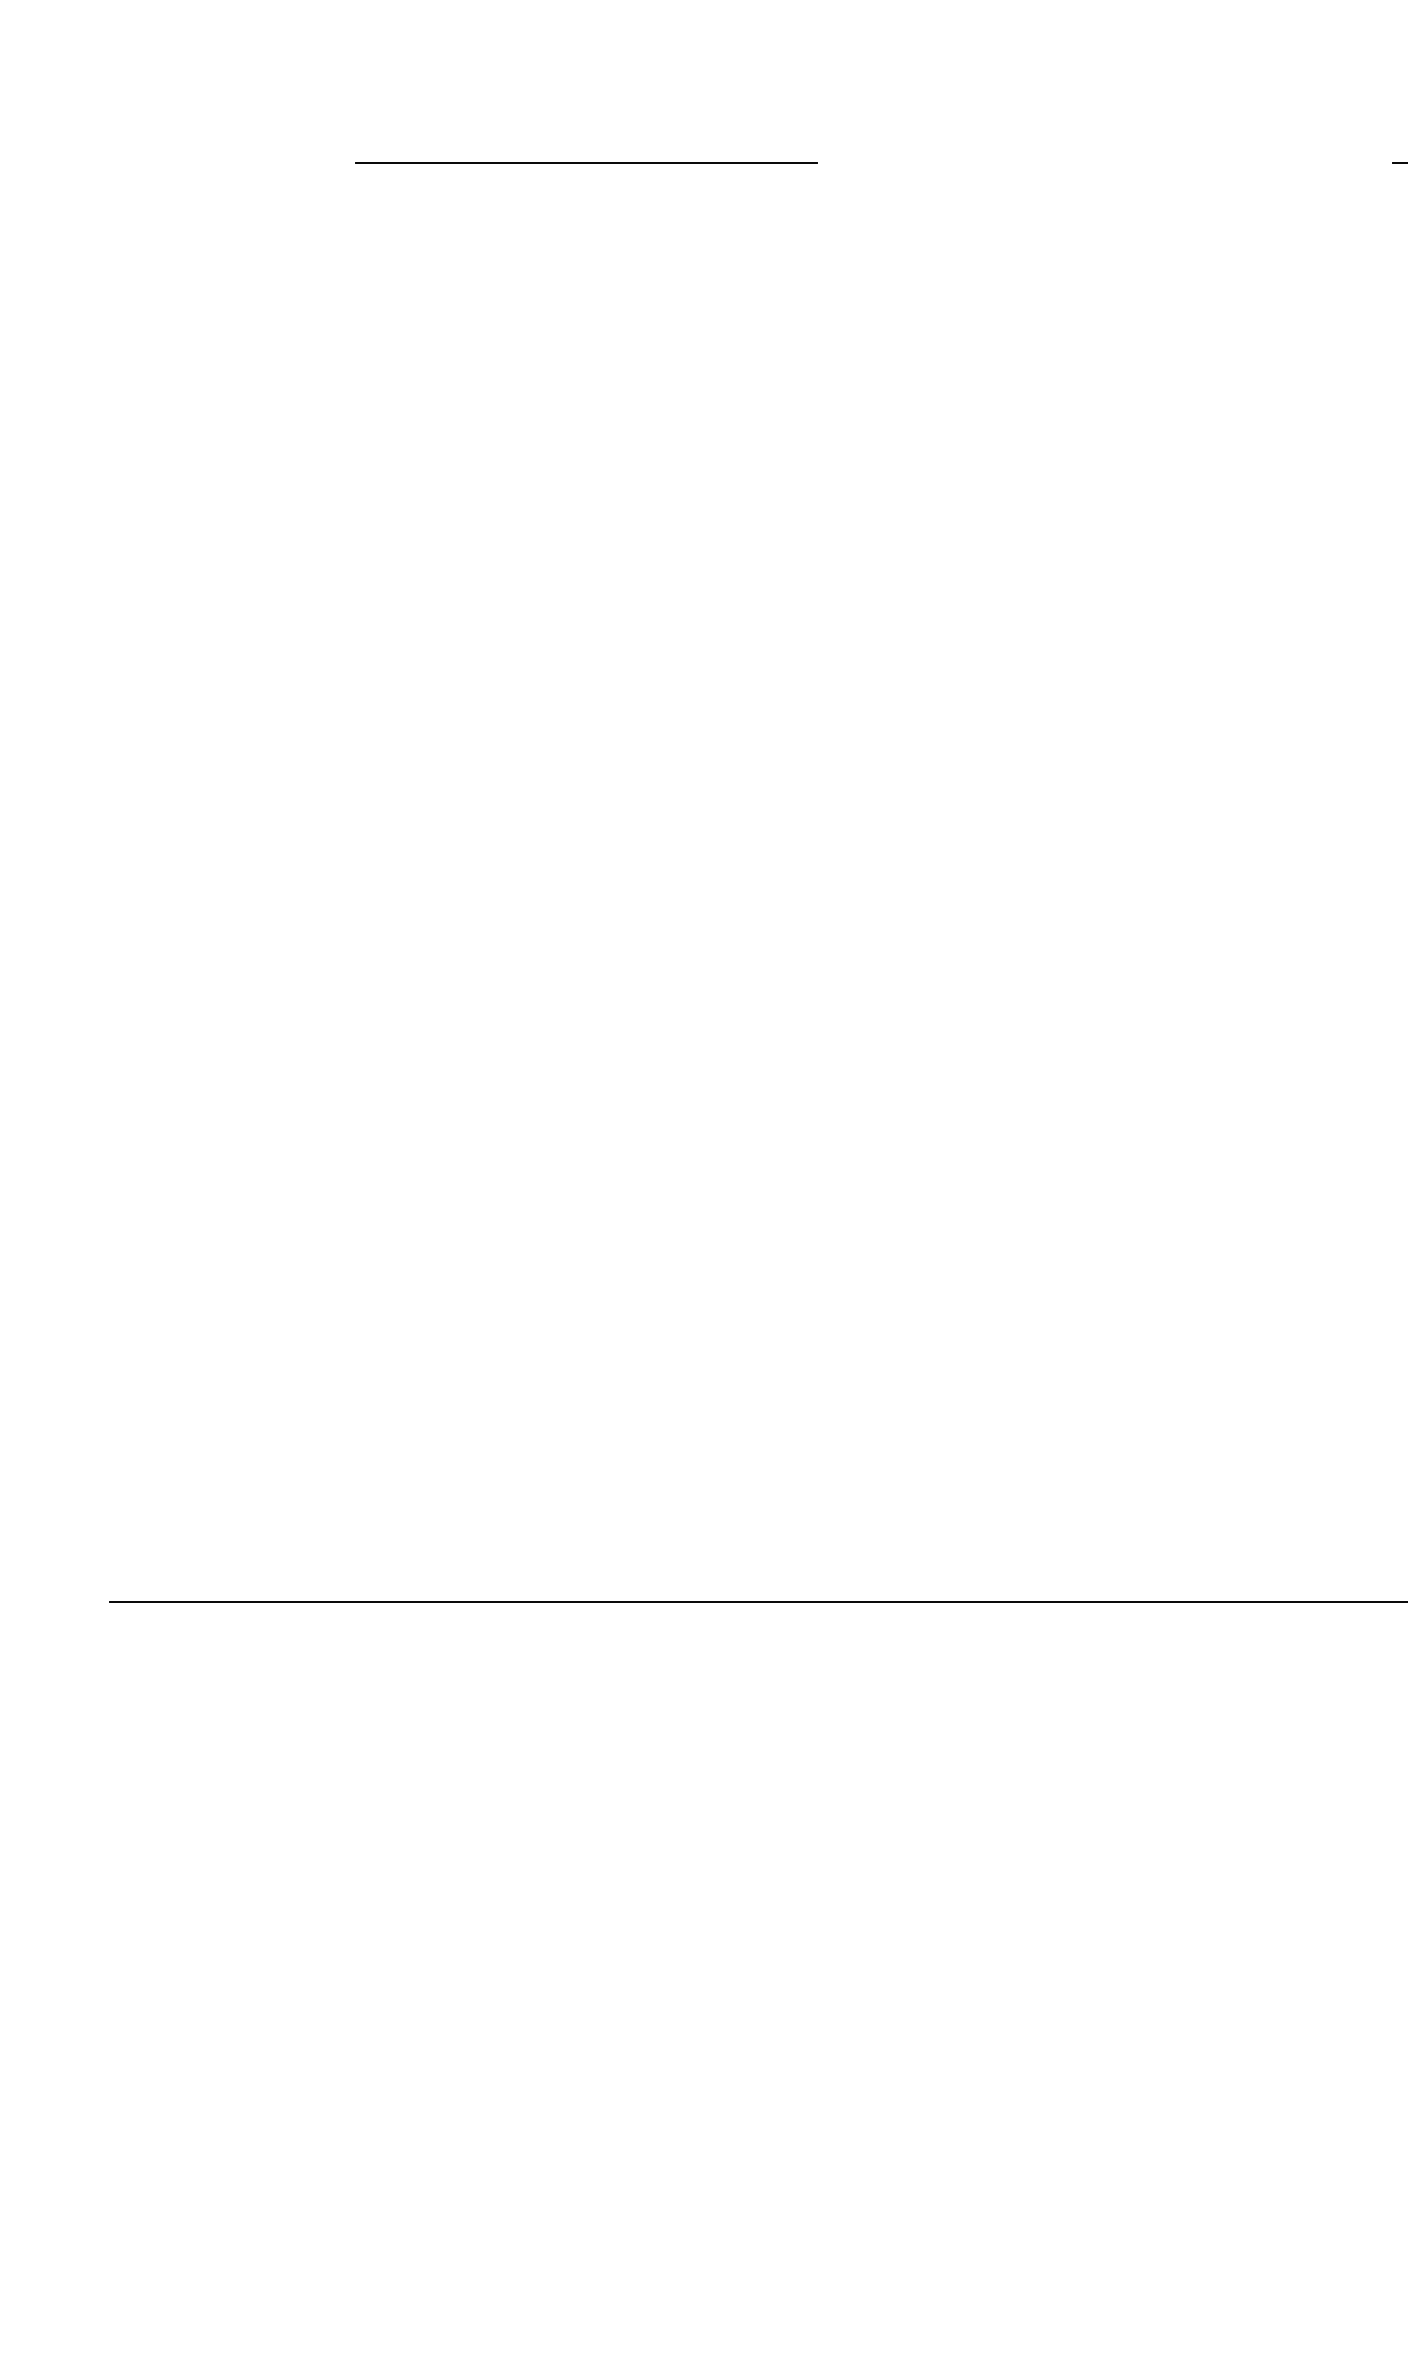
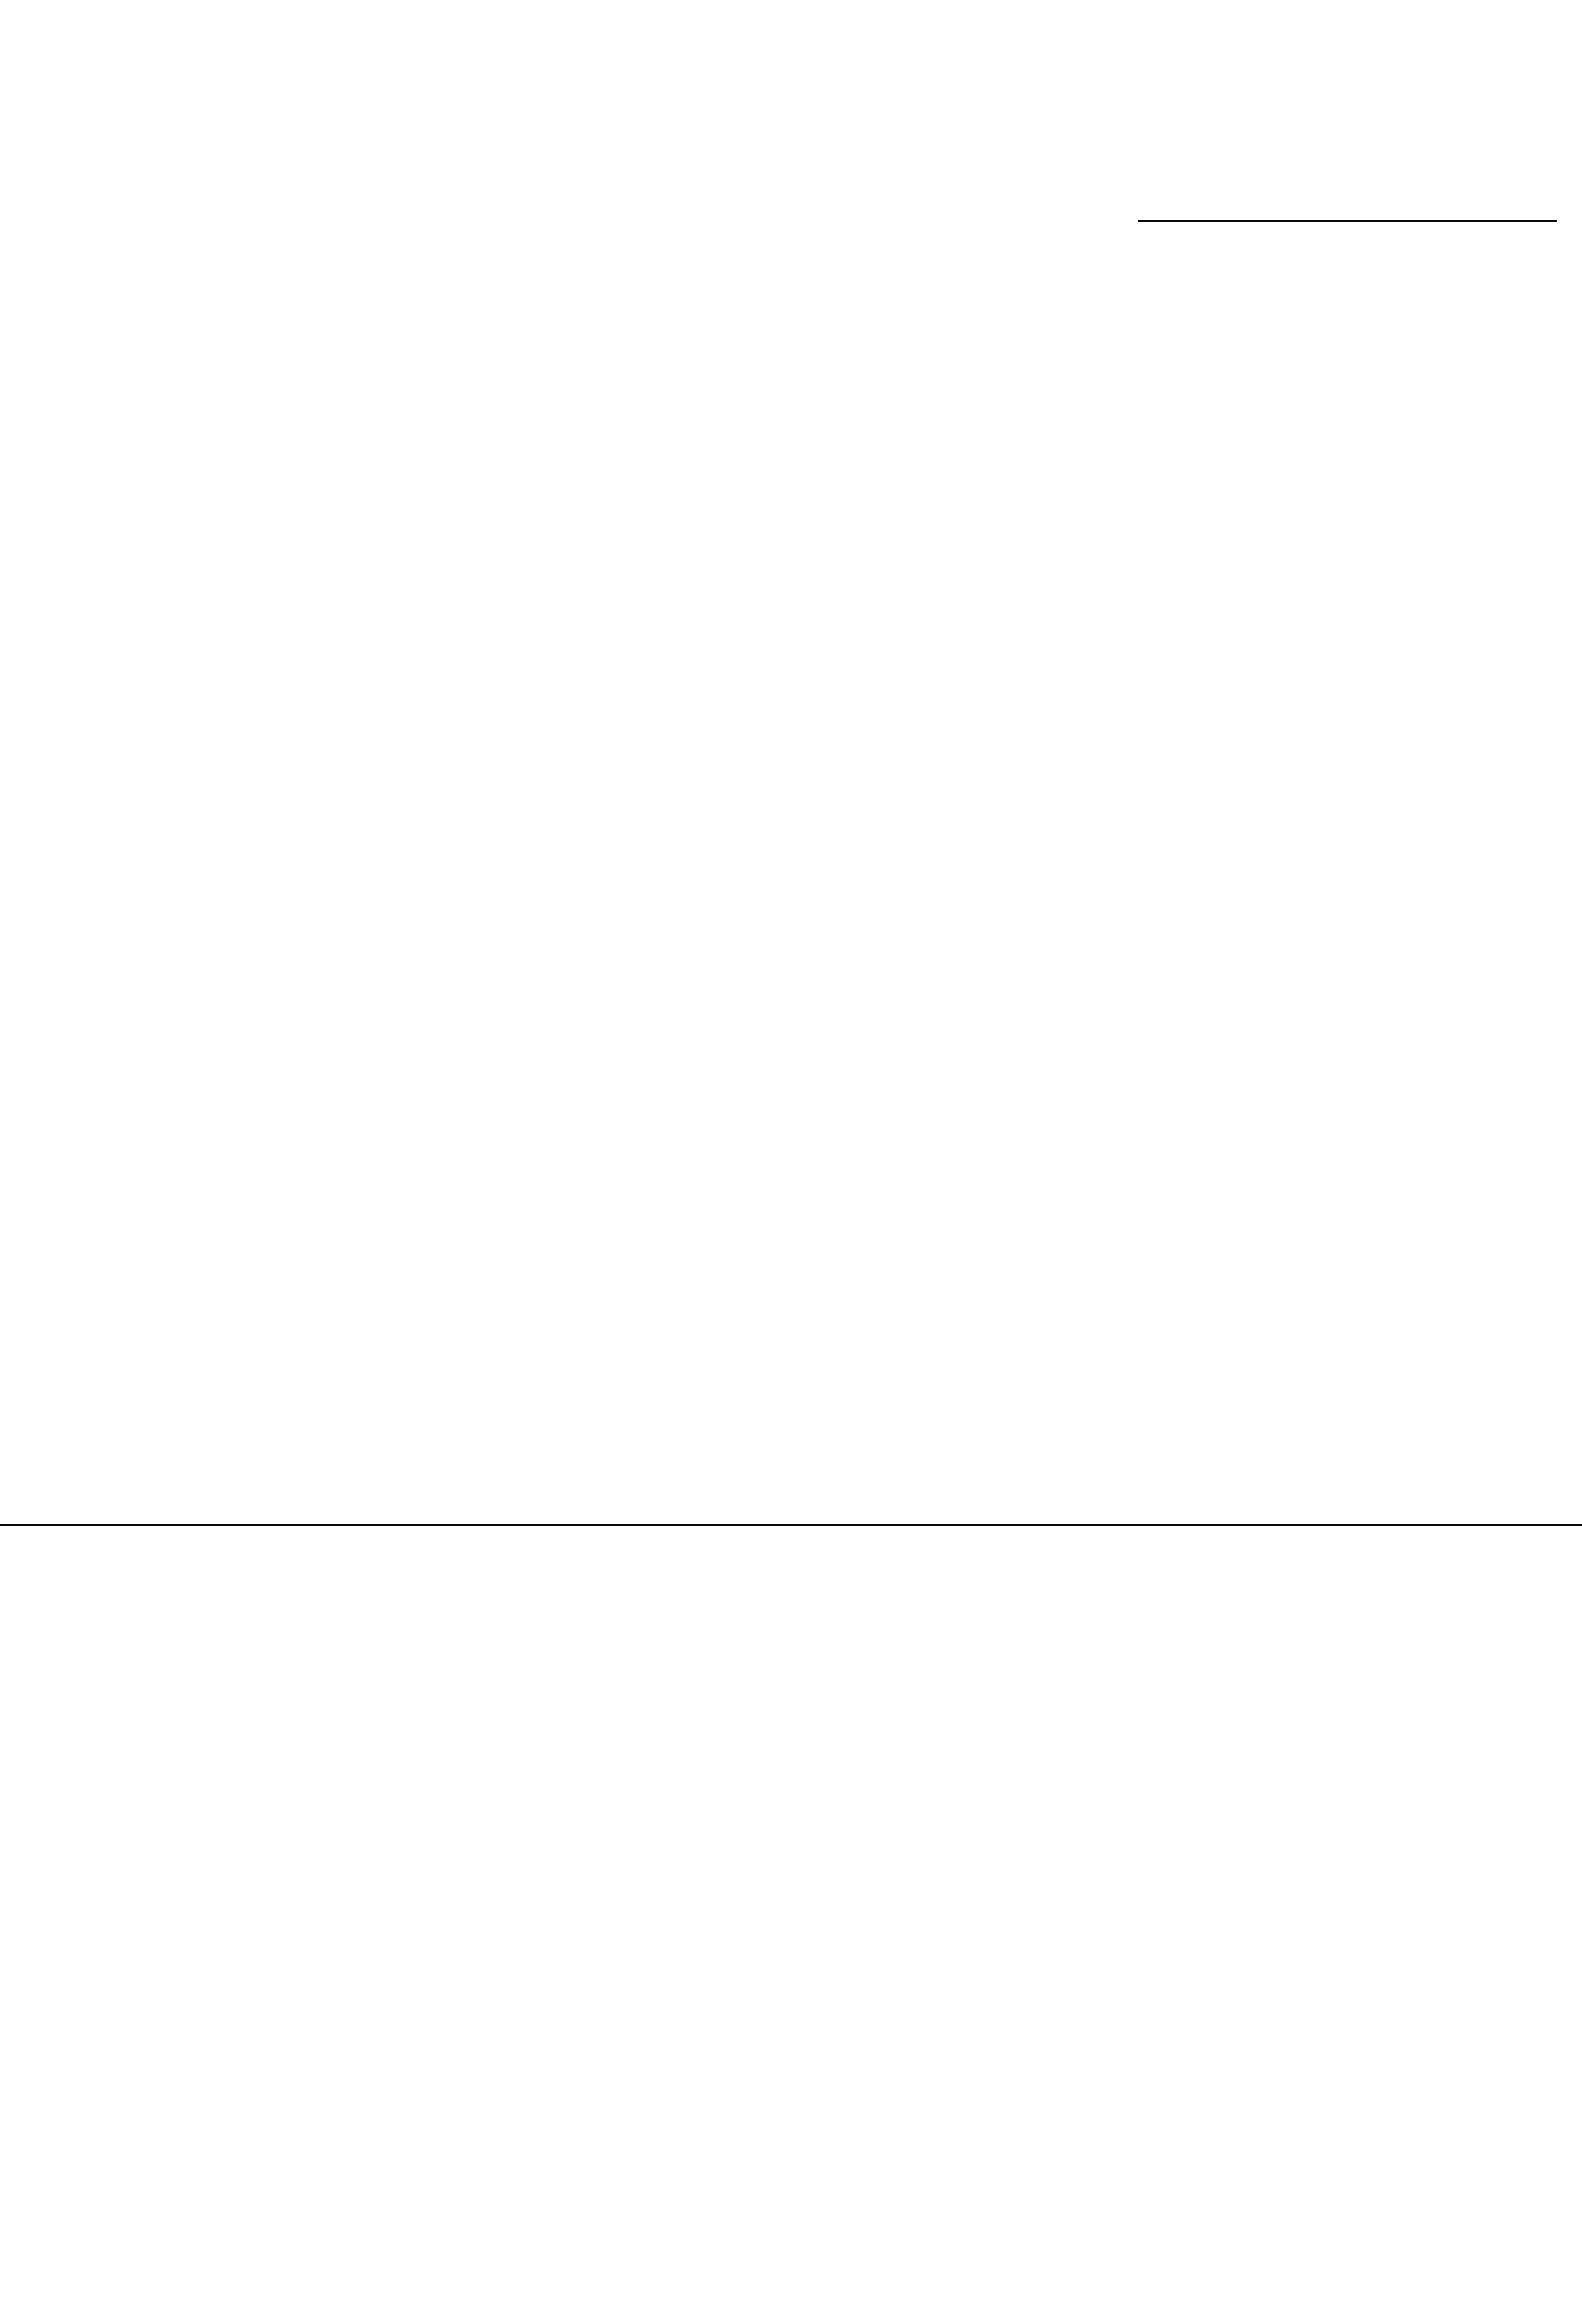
line: (585, 162) -> (407, 220), removed

